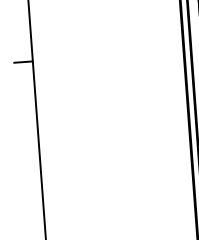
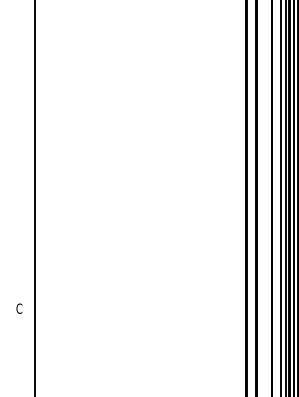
line: (23, 62) -> (21, 48), removed

